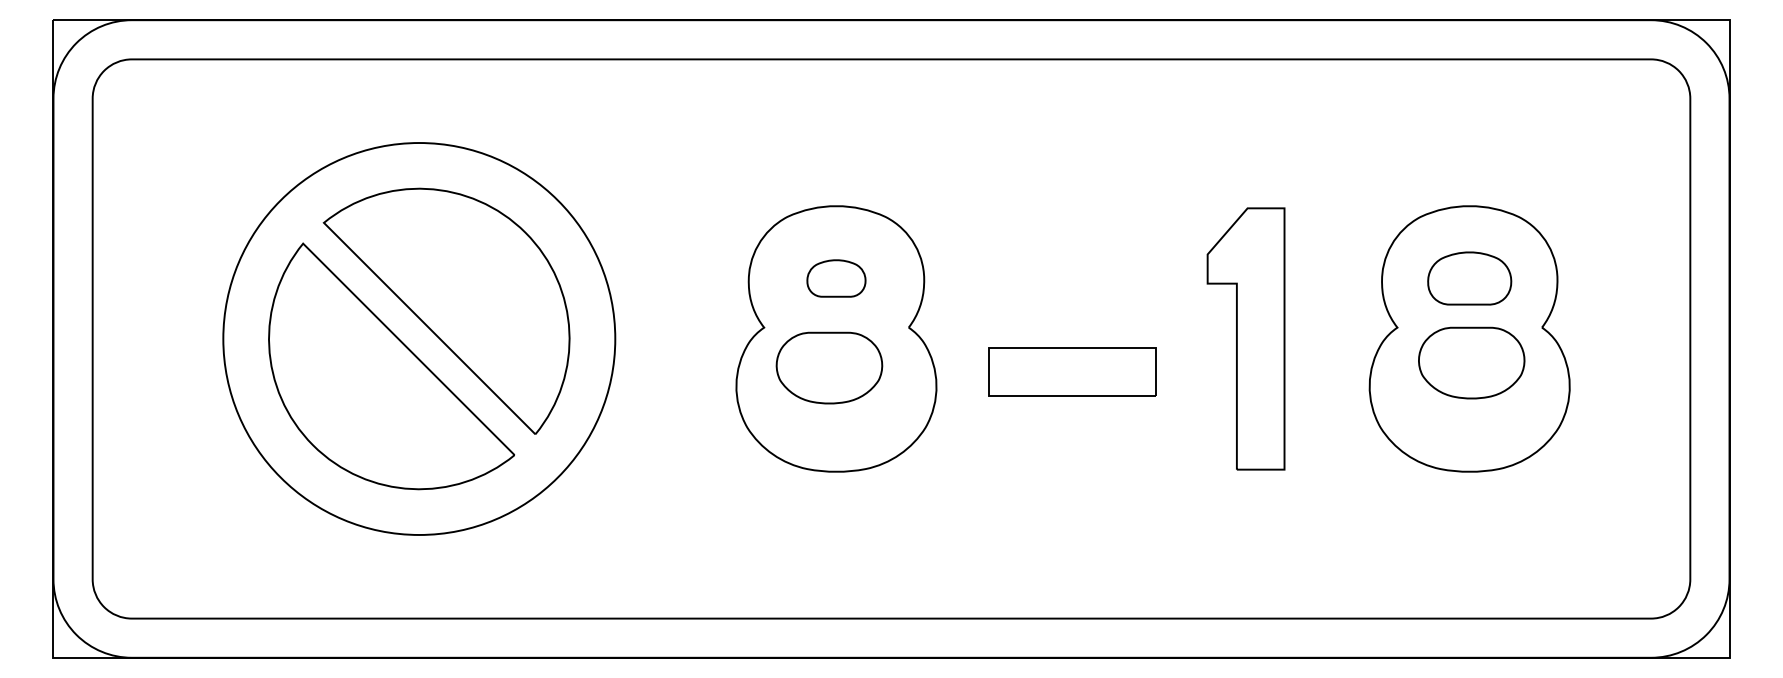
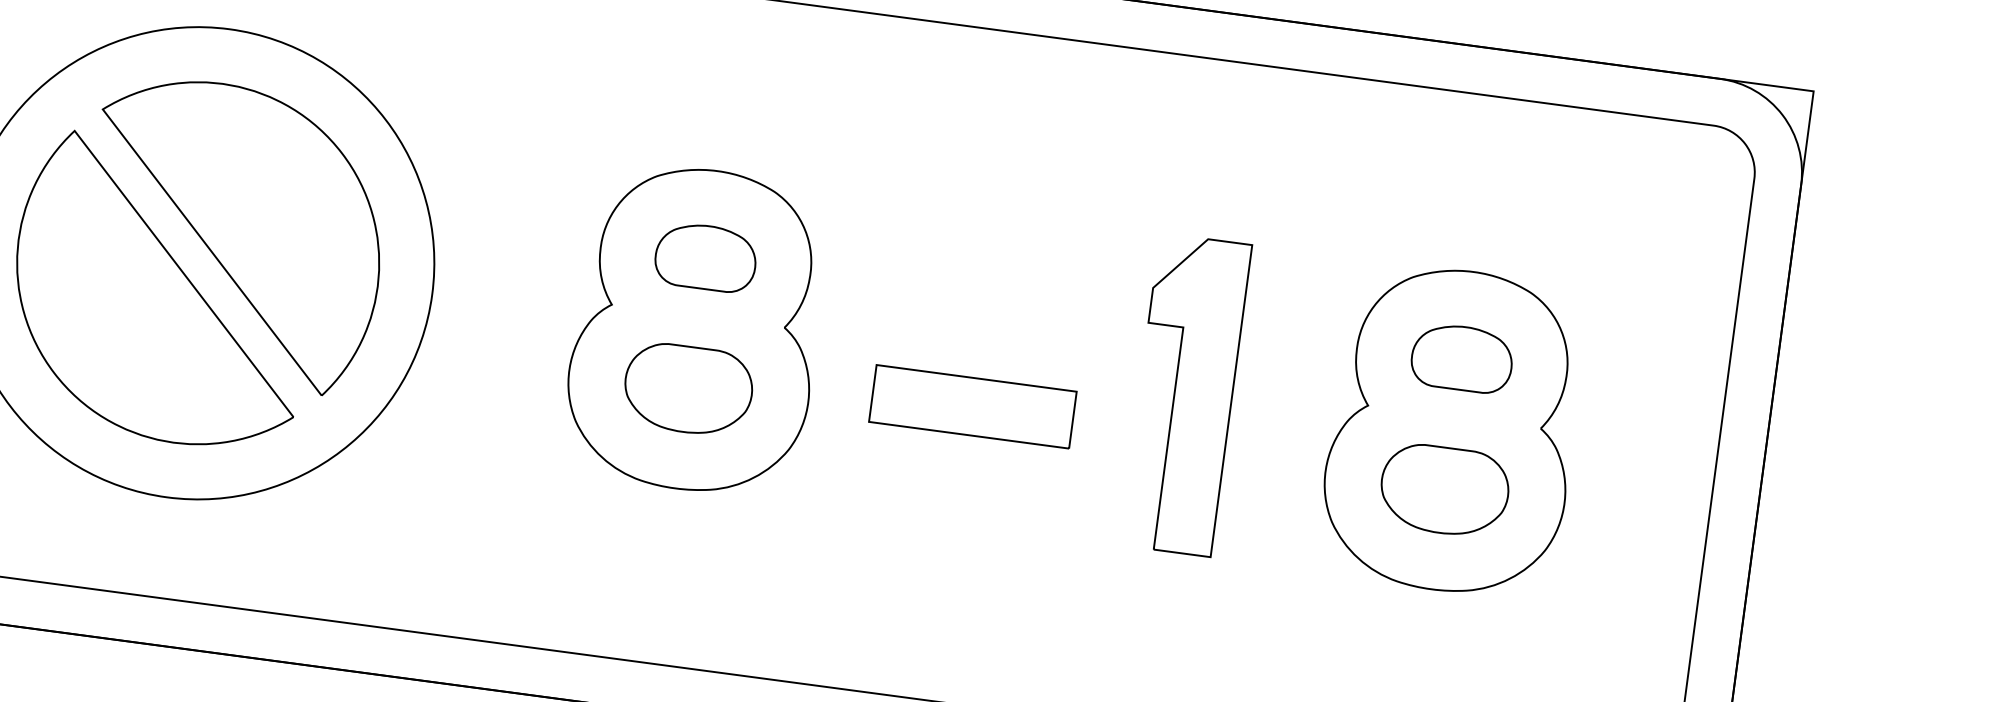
part: (836, 278) -> (706, 257), size x1.43
part: (1471, 362) -> (1444, 489), moved
part: (829, 367) -> (688, 388), moved

